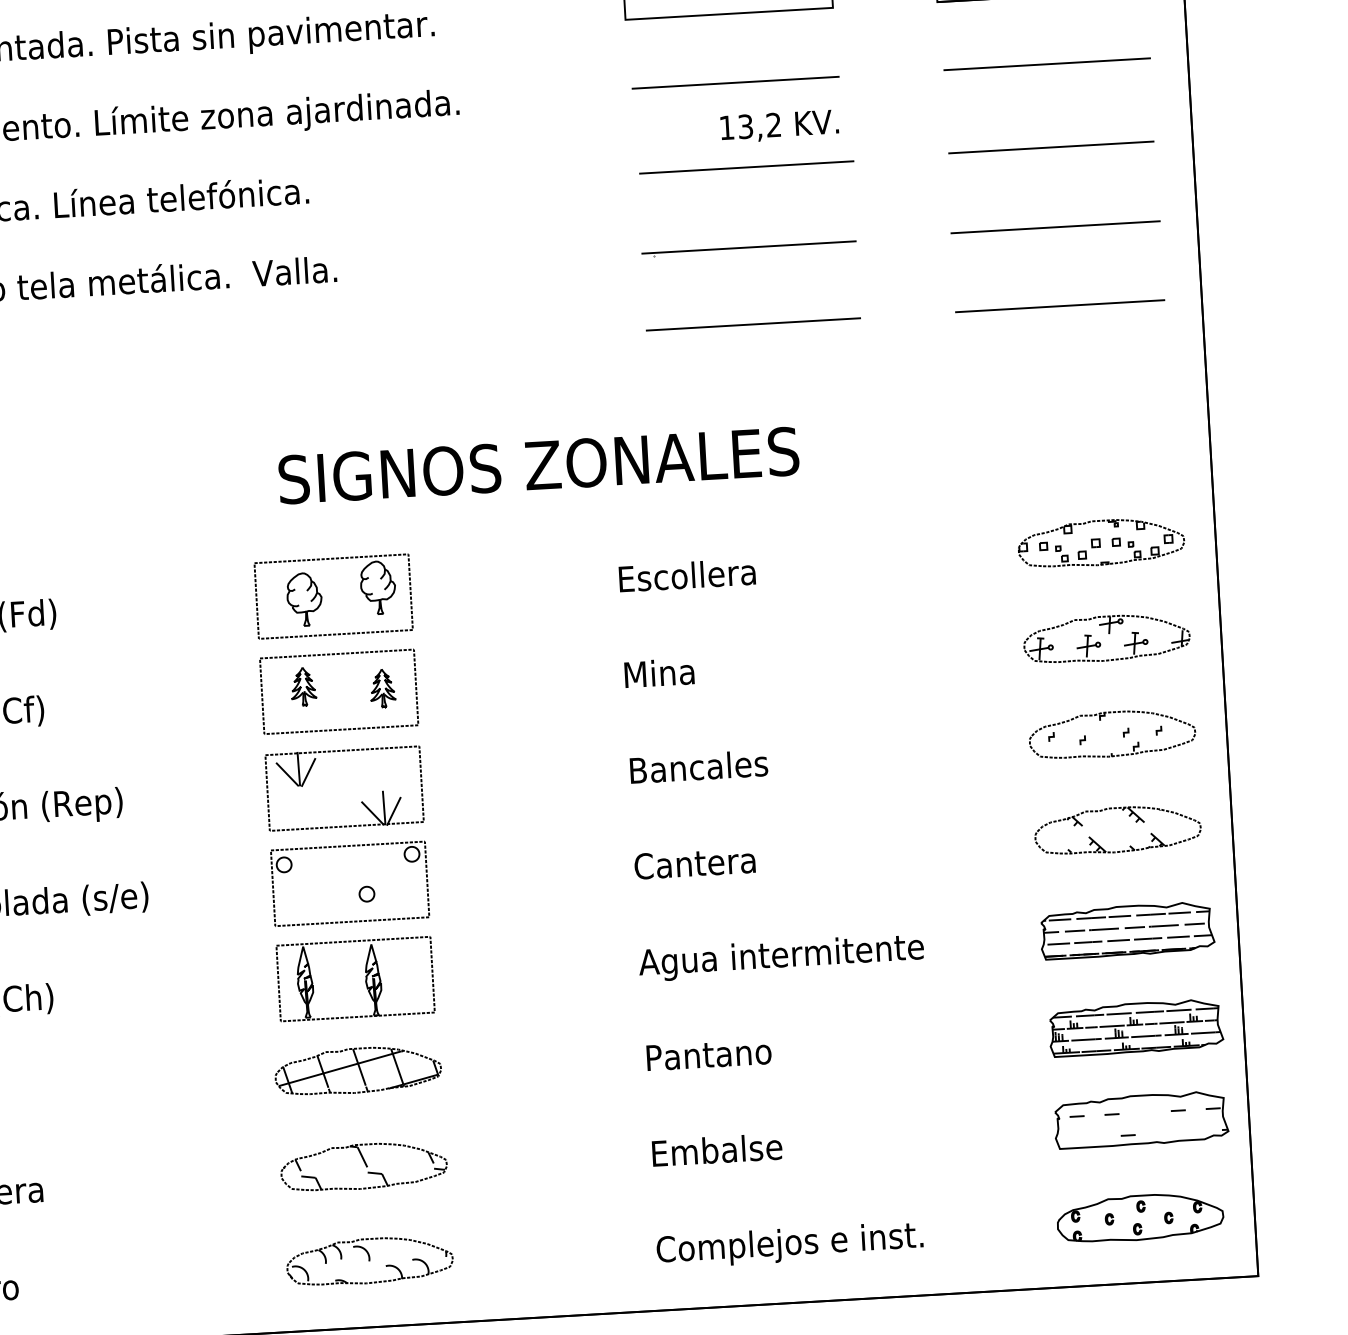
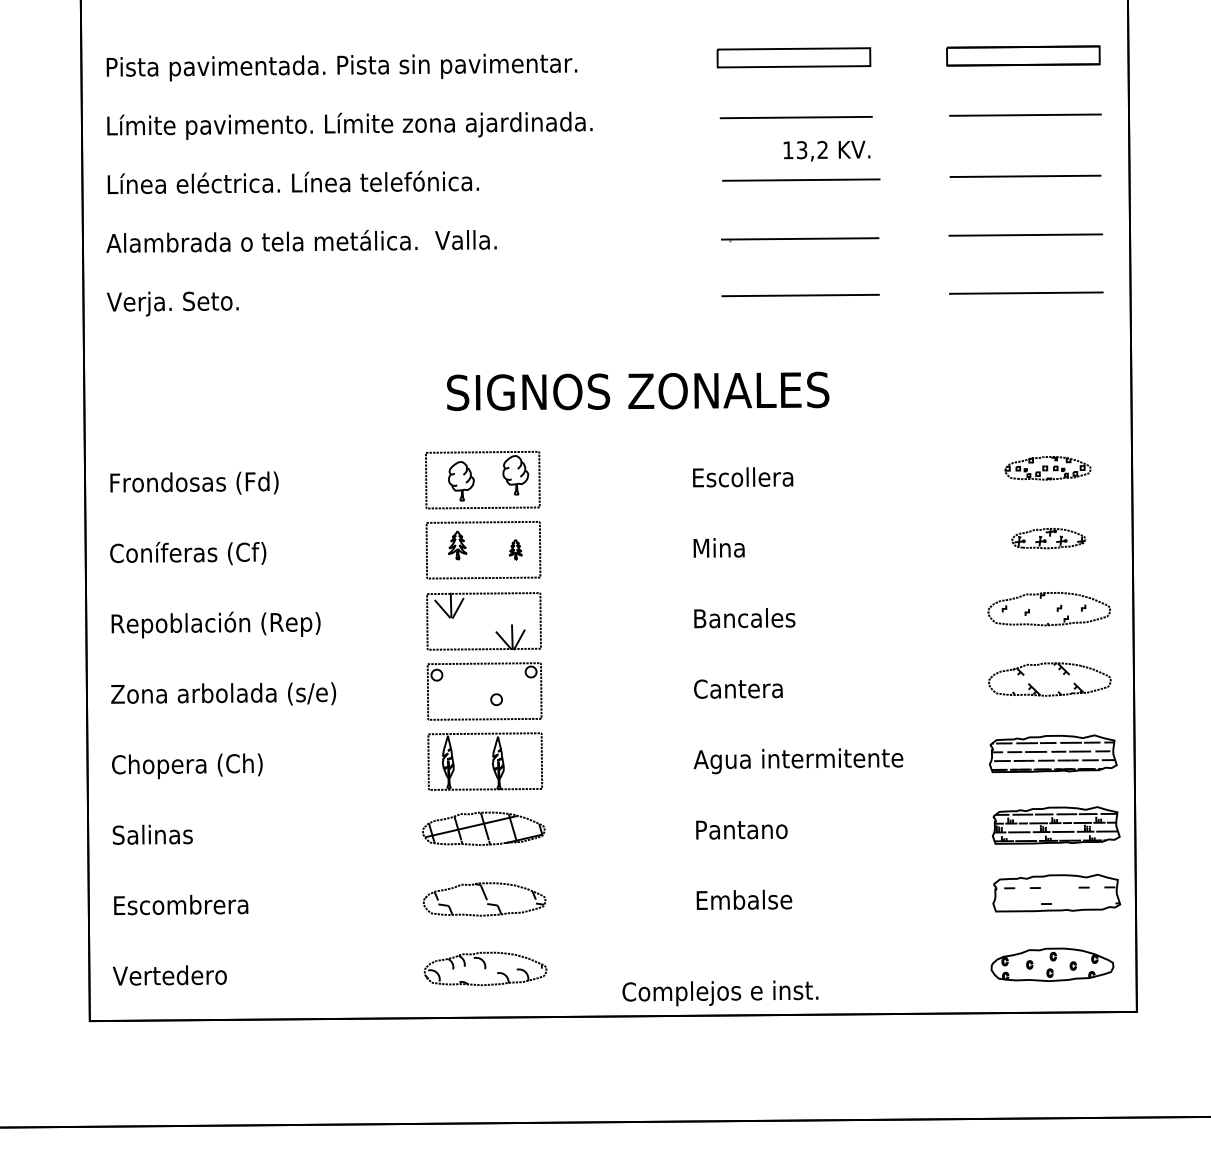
part: (1100, 543) -> (1047, 468), size x0.7
part: (1106, 638) -> (1048, 538), size x0.6
part: (382, 688) -> (515, 549), size x0.7
text: (790, 1245) -> (720, 993), moved

